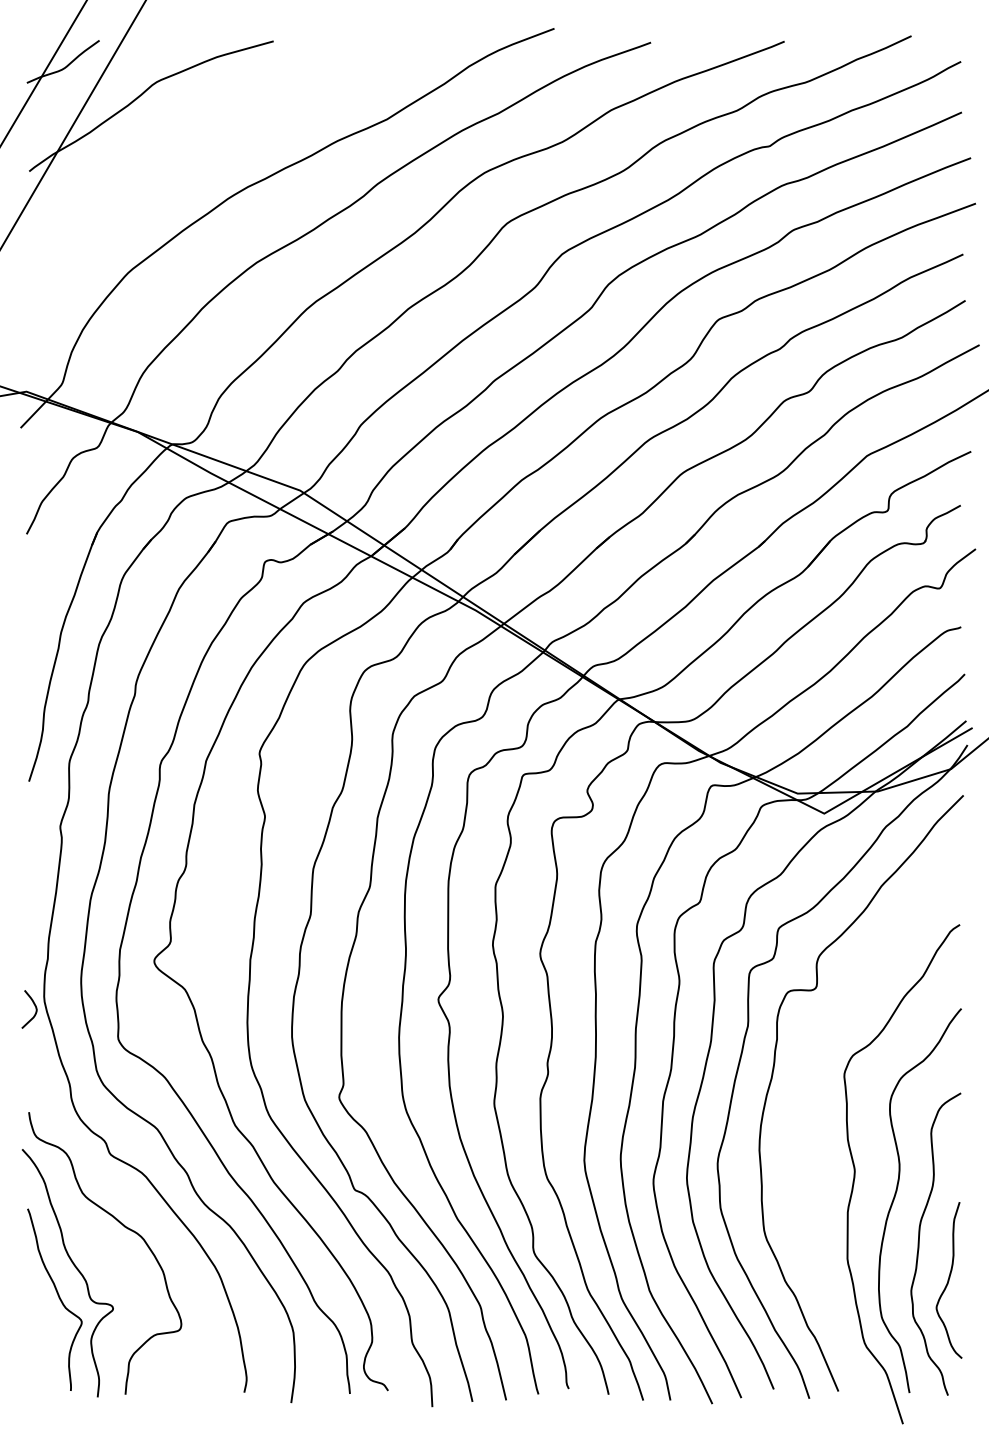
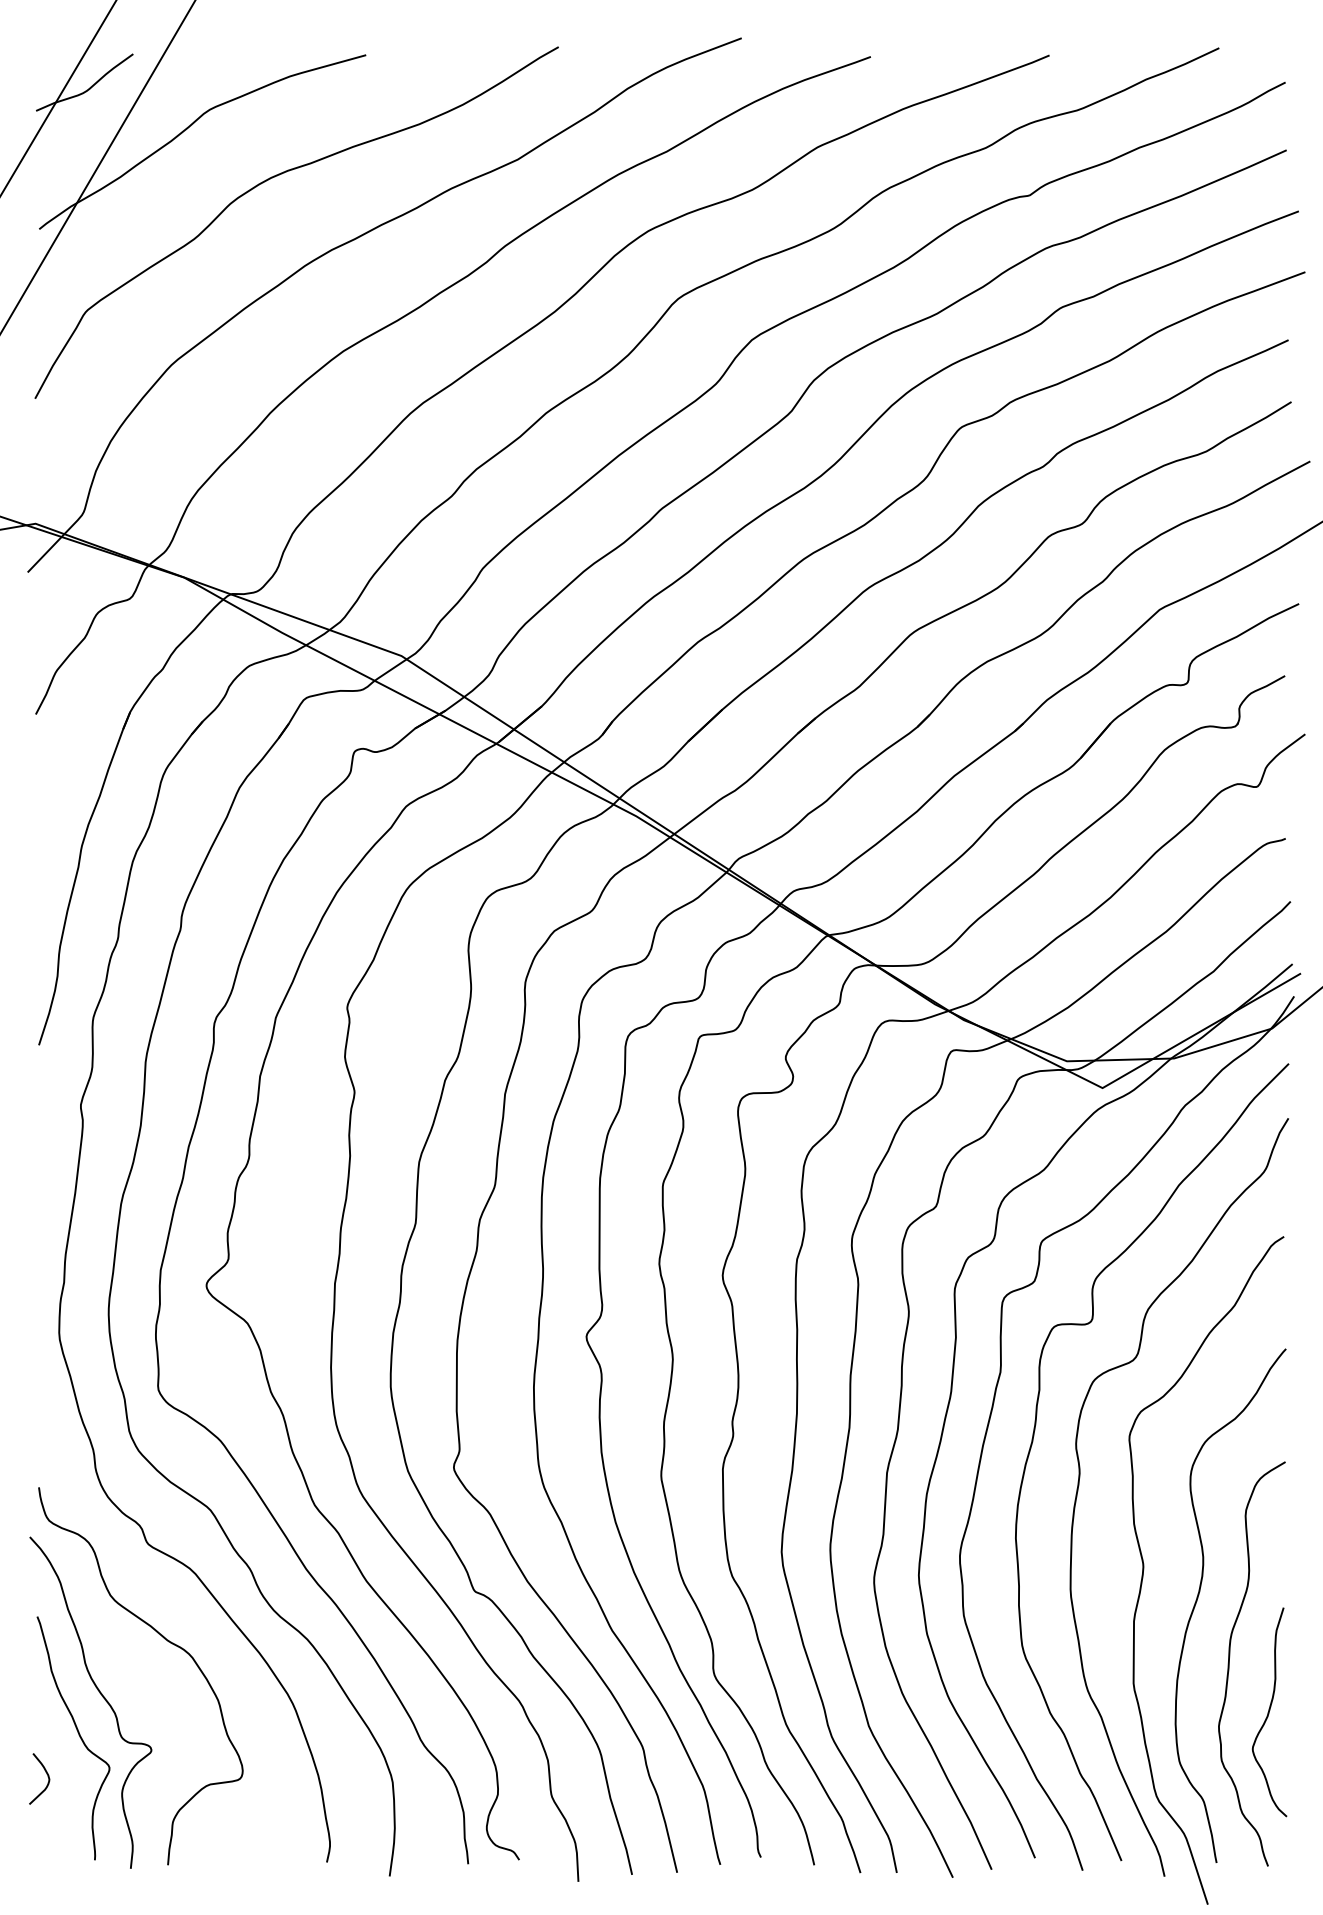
curve: (207, 132) -> (277, 176), added
curve: (34, 1006) -> (46, 1774), moved
curve: (807, 1110) -> (1079, 1485), added

